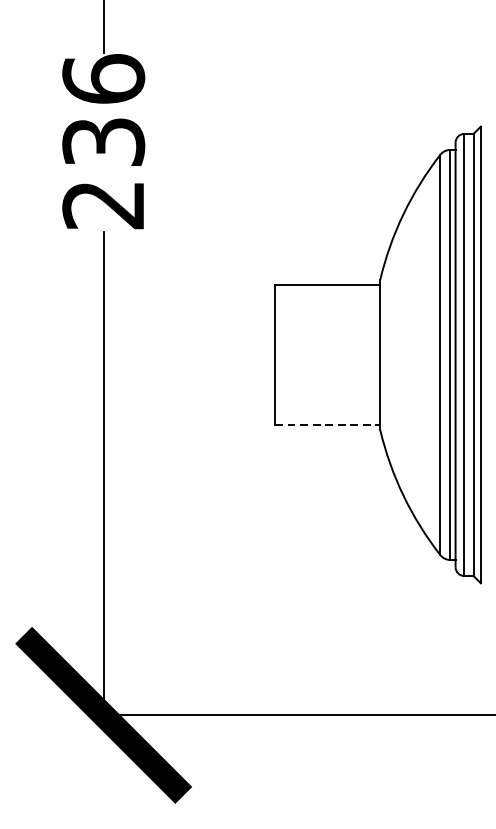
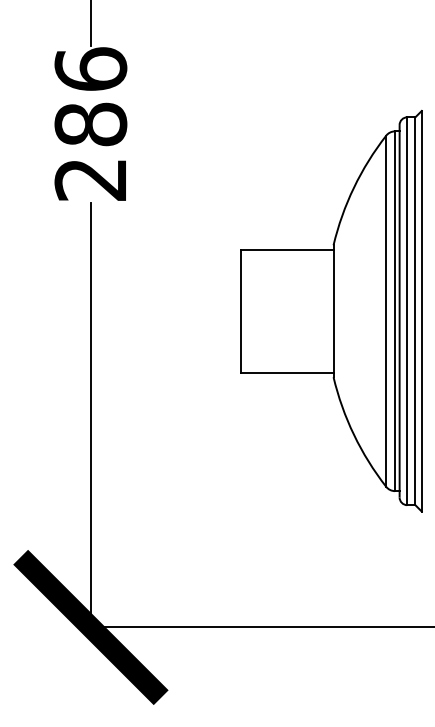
text: (103, 142) -> (90, 124), 236 -> 286
line: (327, 424) -> (287, 372), dashed -> solid

